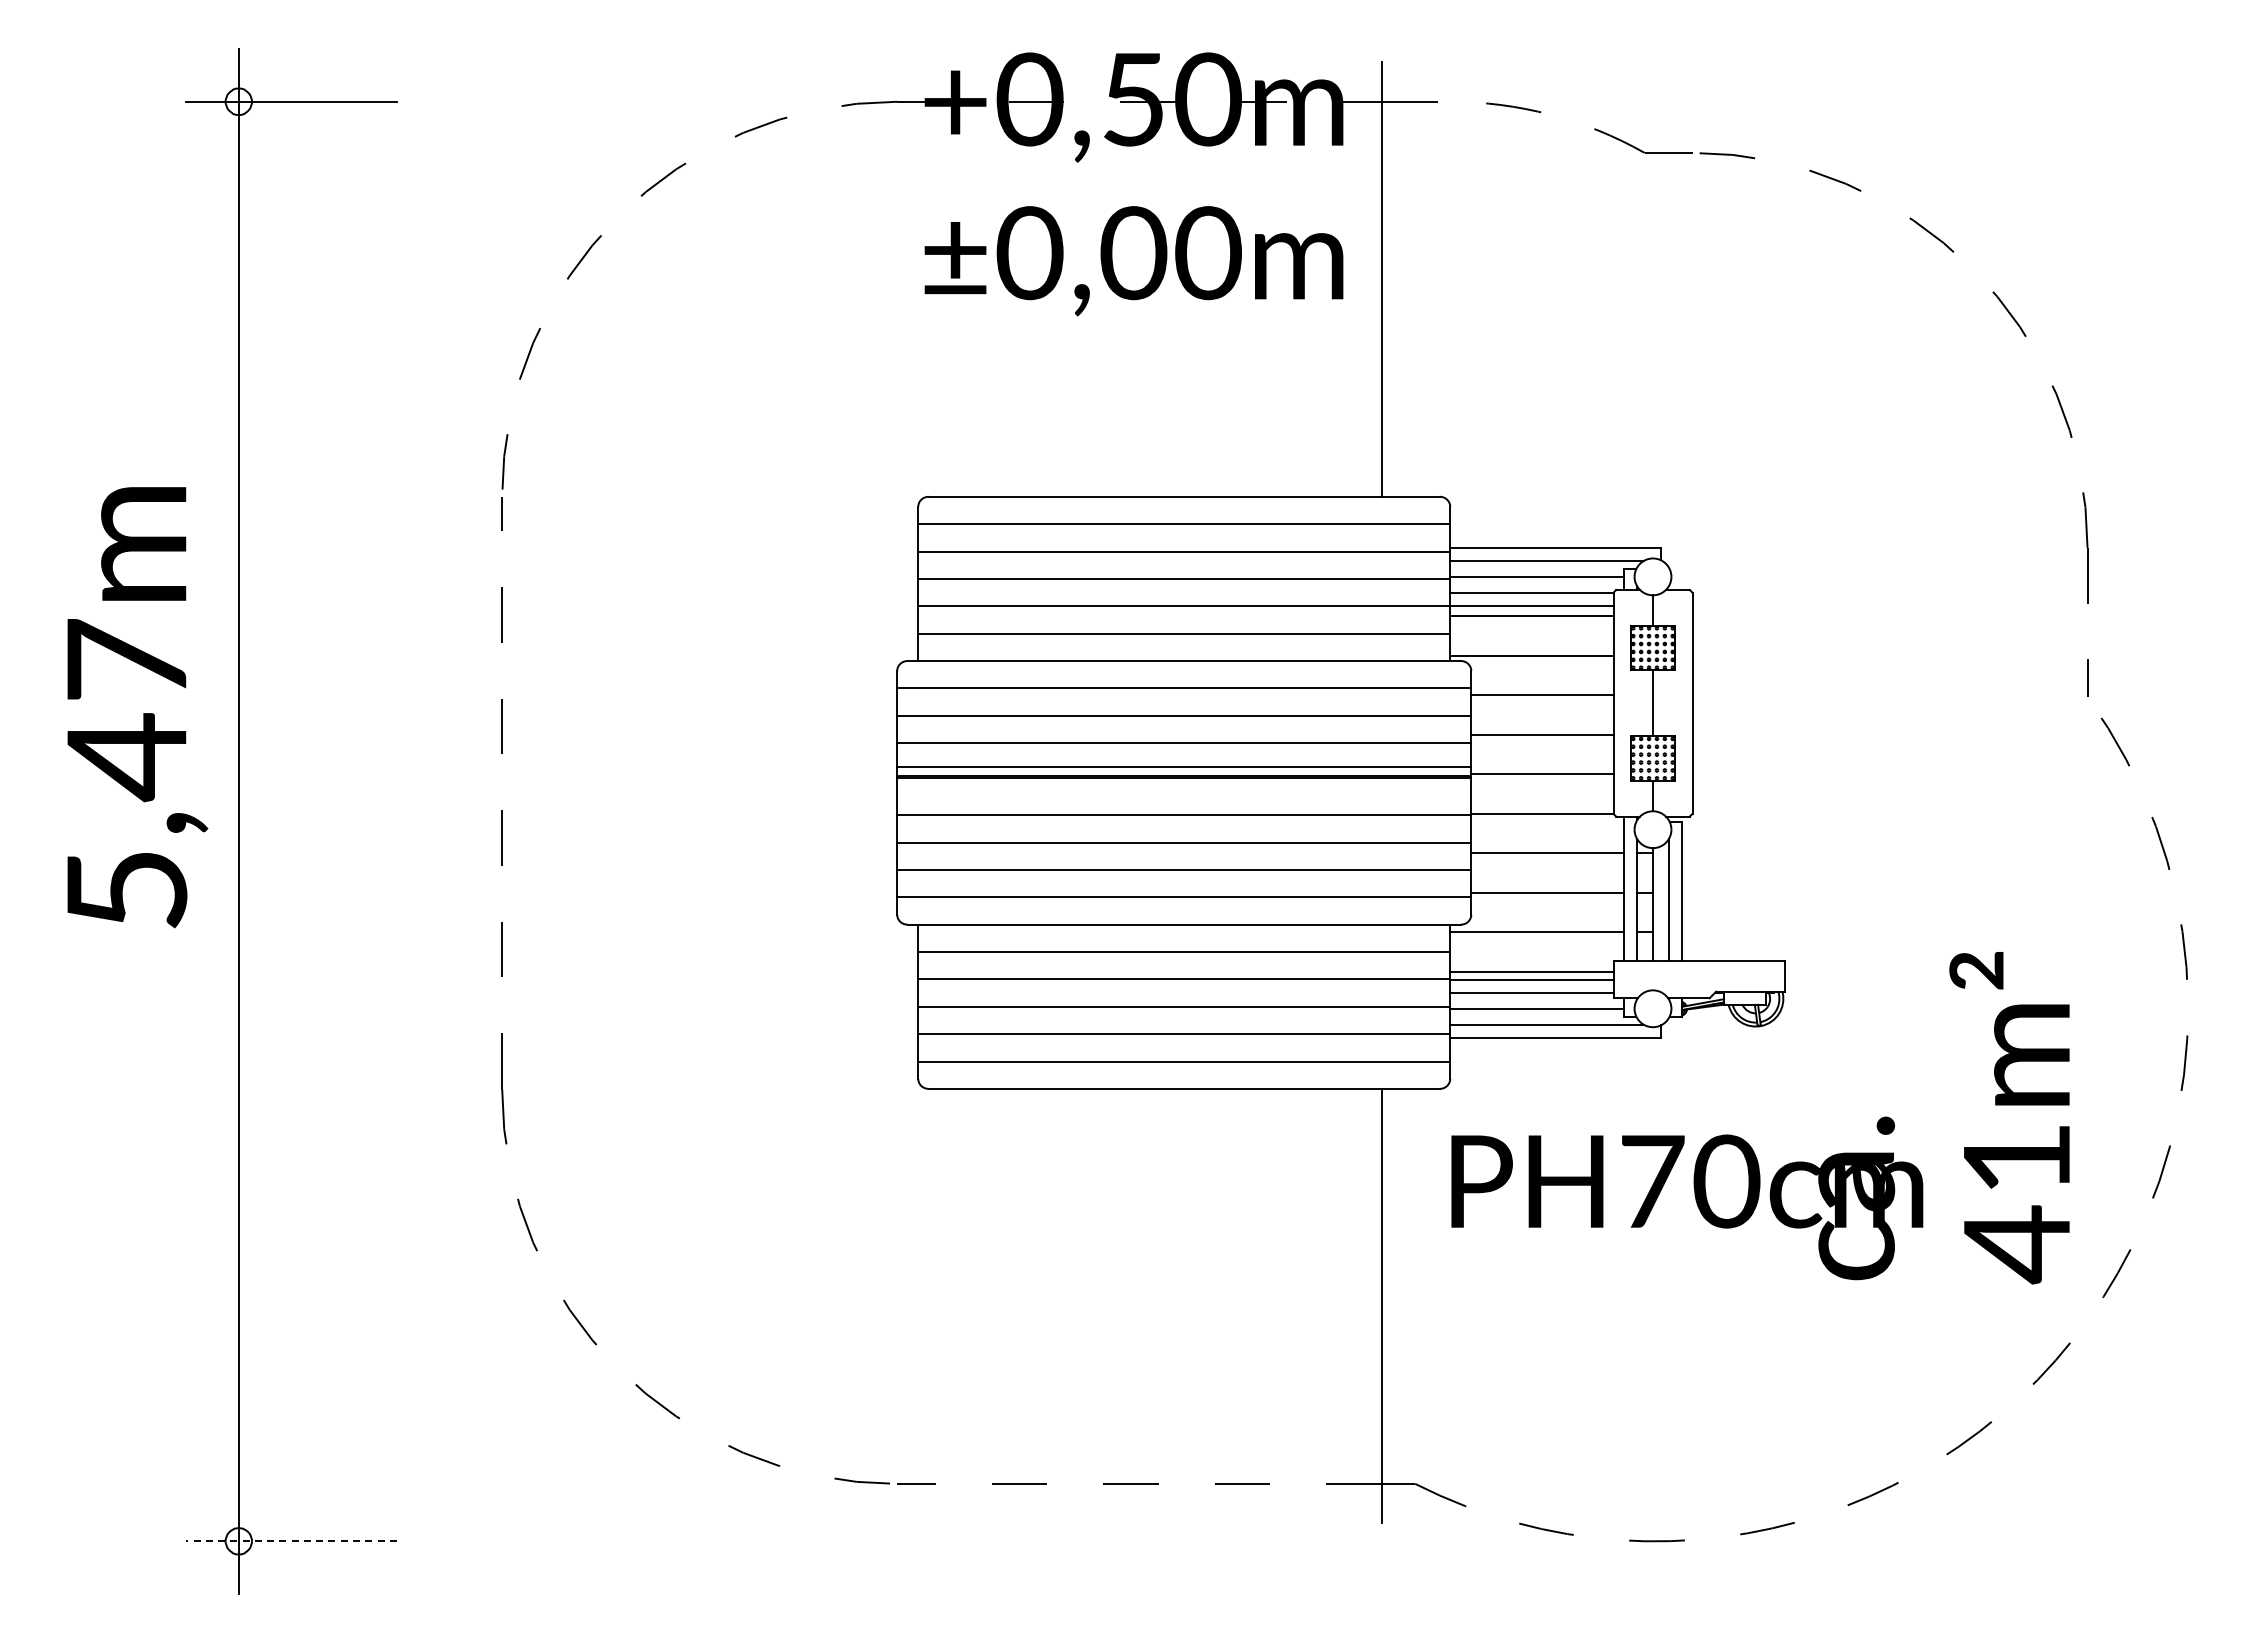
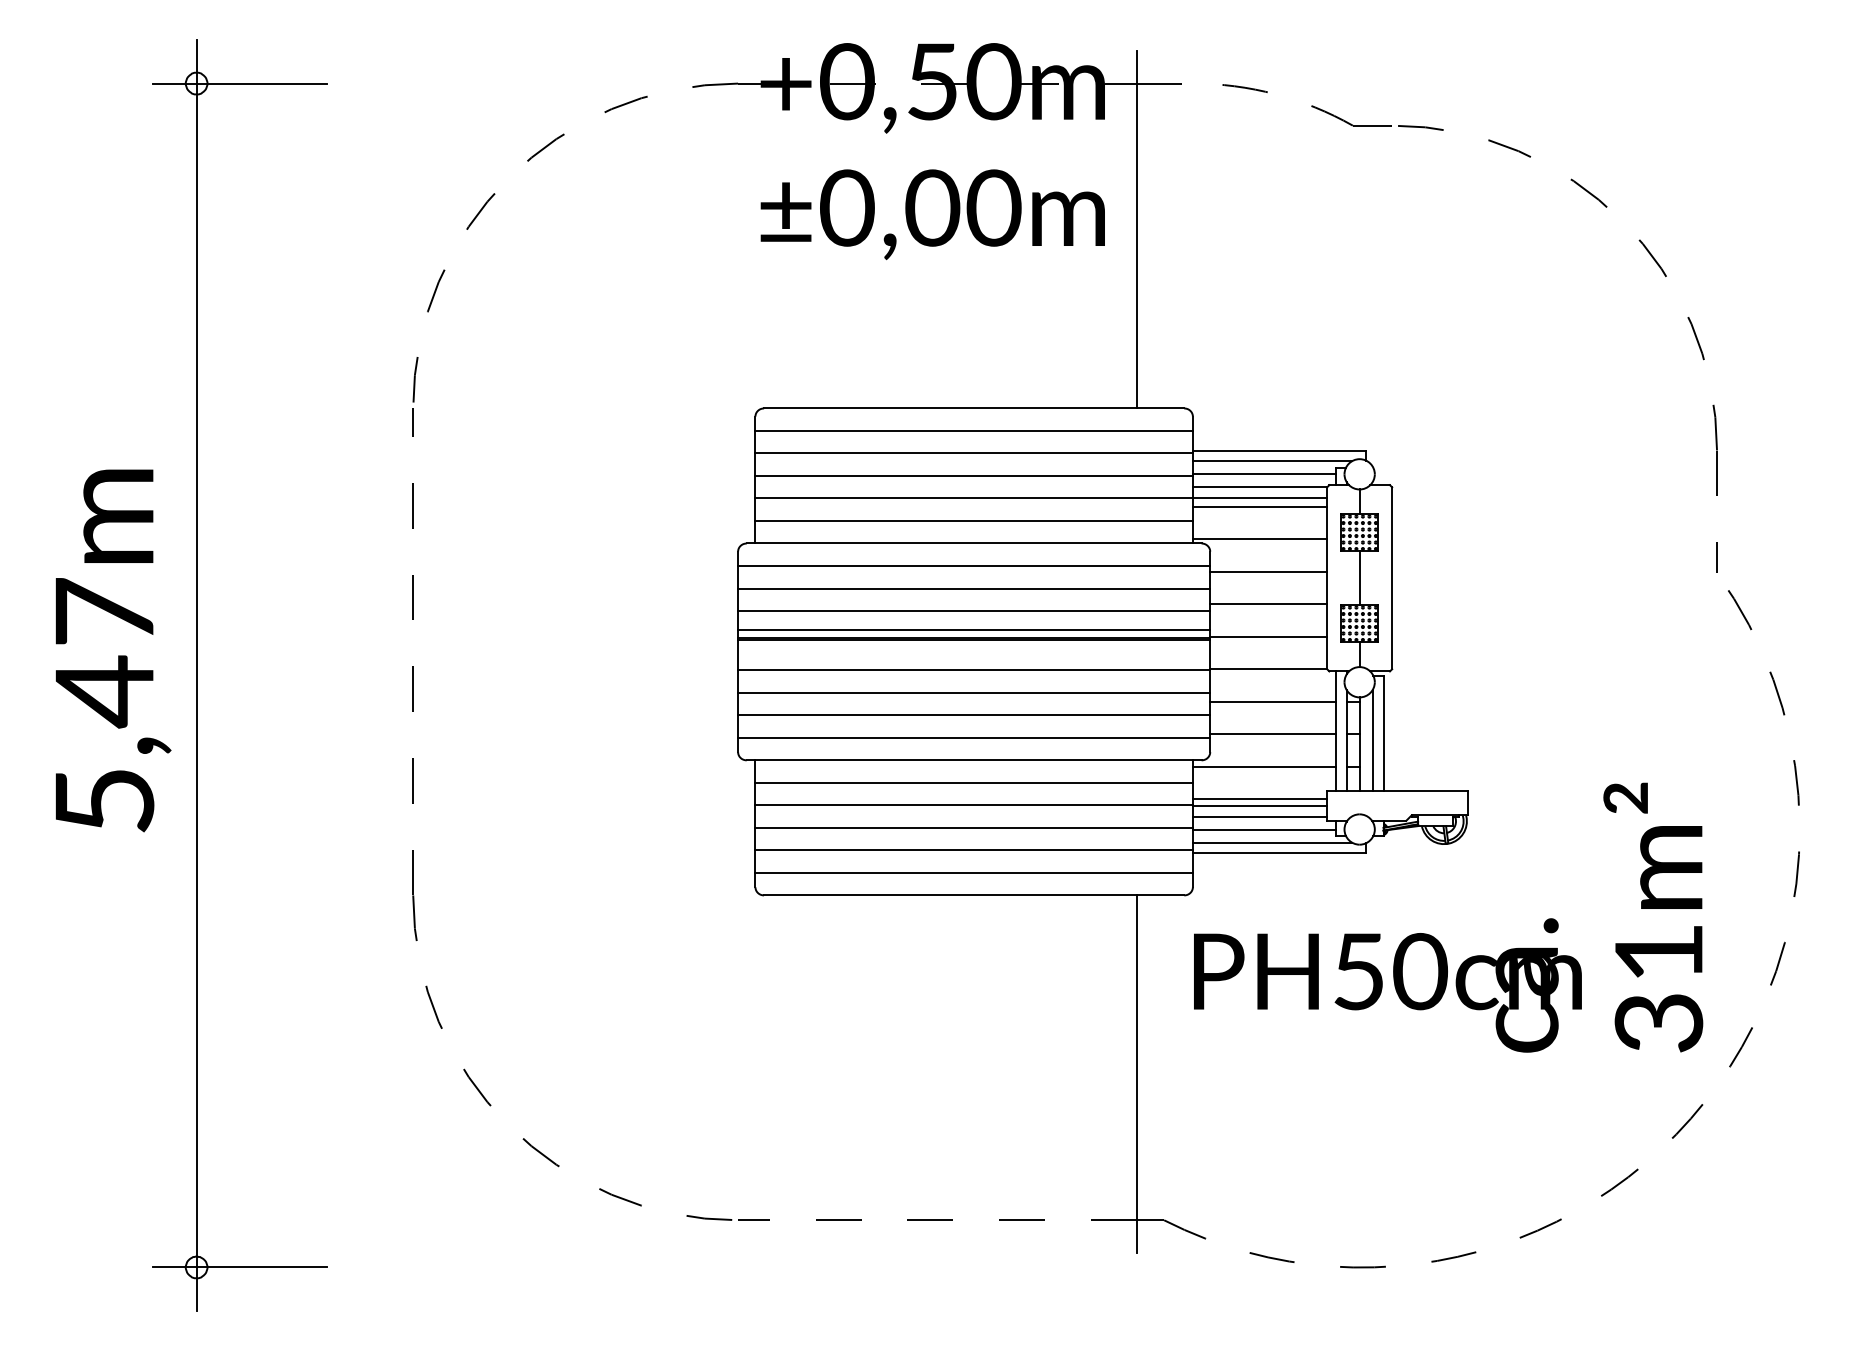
text: (137, 707) -> (113, 650), moved
text: (1653, 1181) -> (1360, 971), PH70cm -> PH50cm
text: (2016, 1244) -> (1658, 1023), 41m² -> 31m²
line: (290, 1541) -> (239, 1267), dashed -> solid

